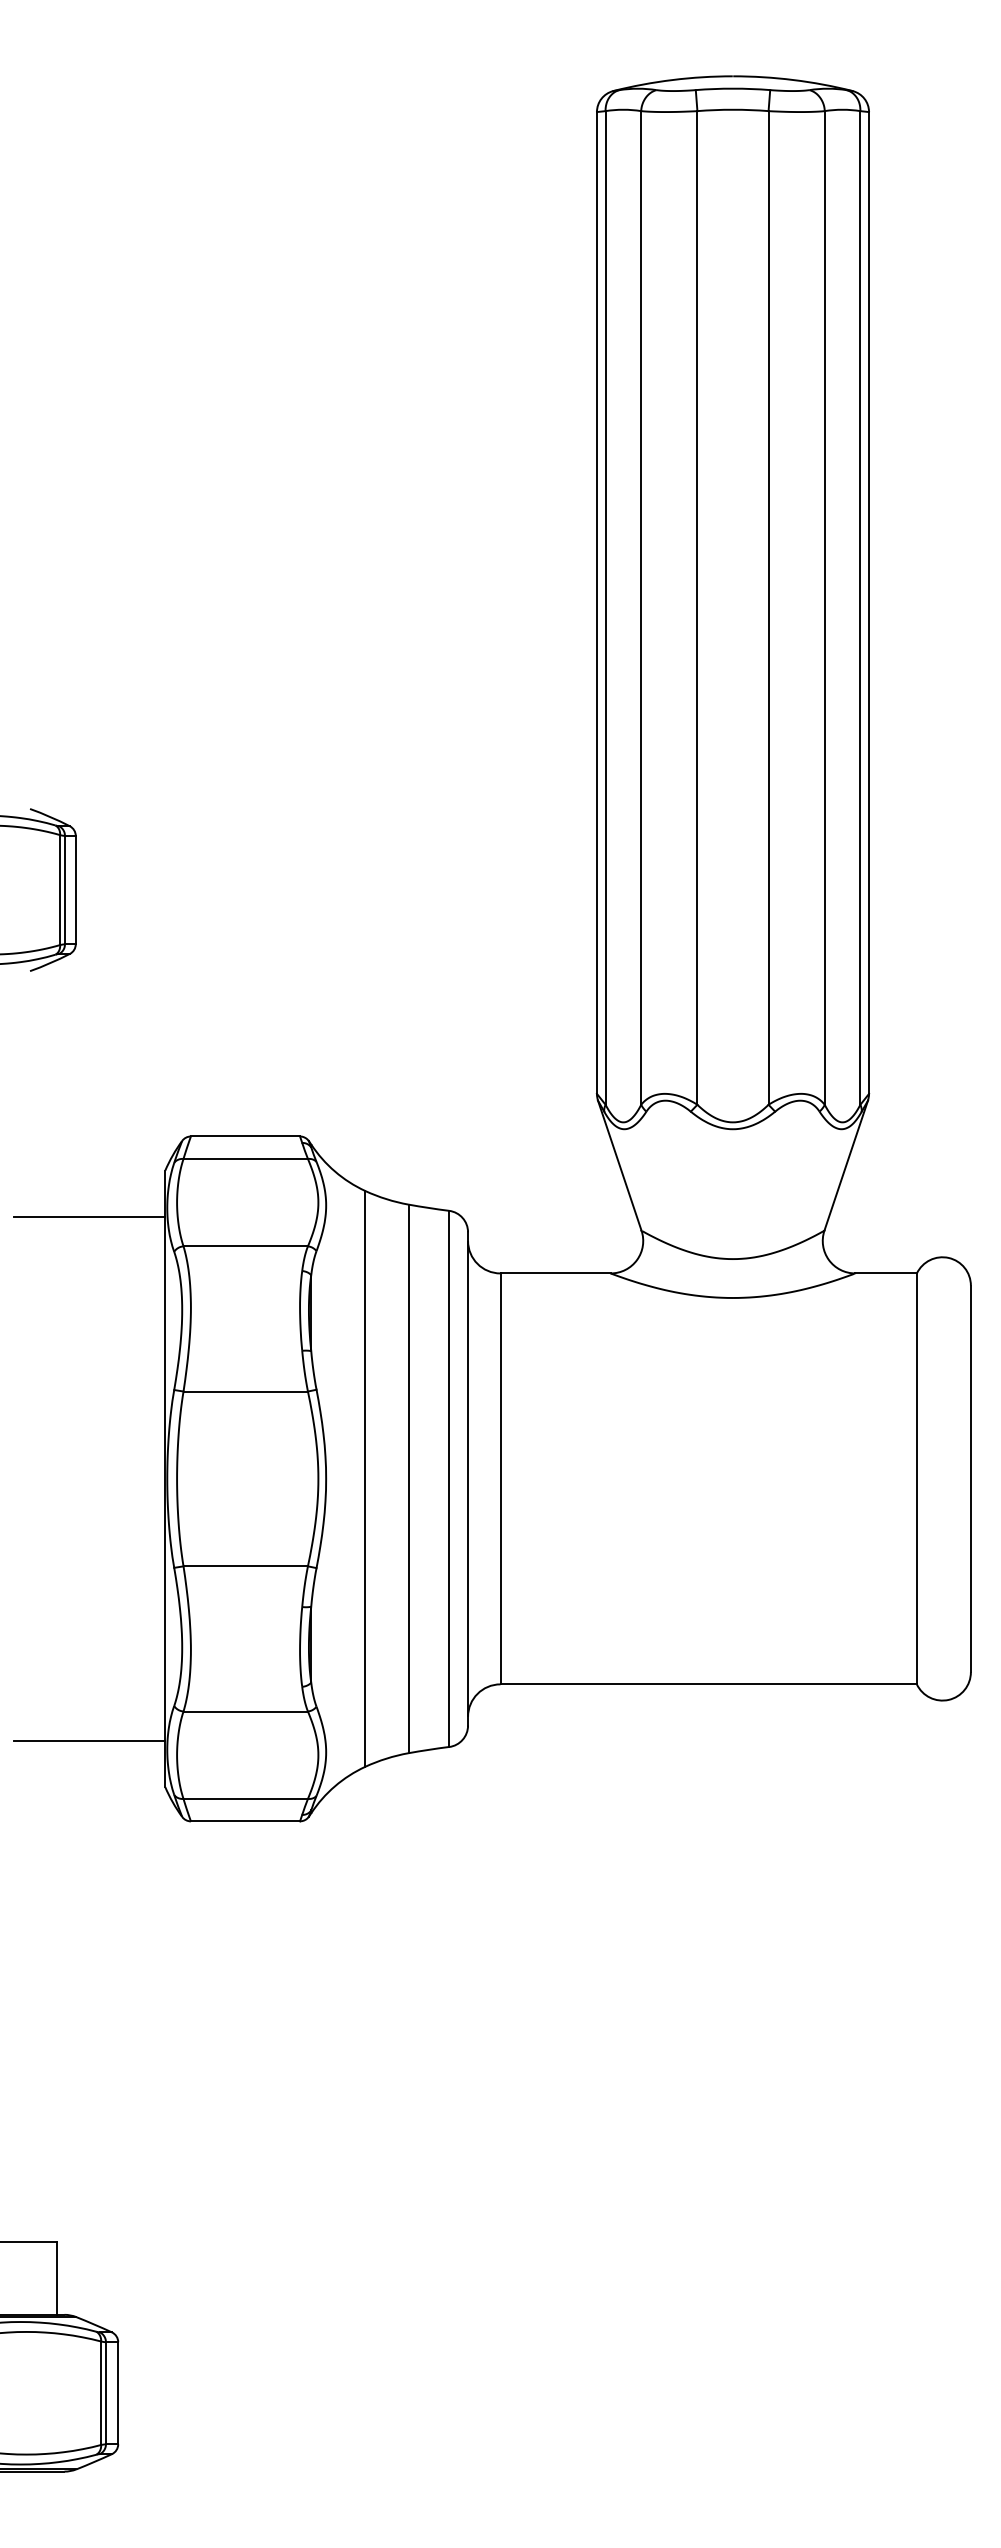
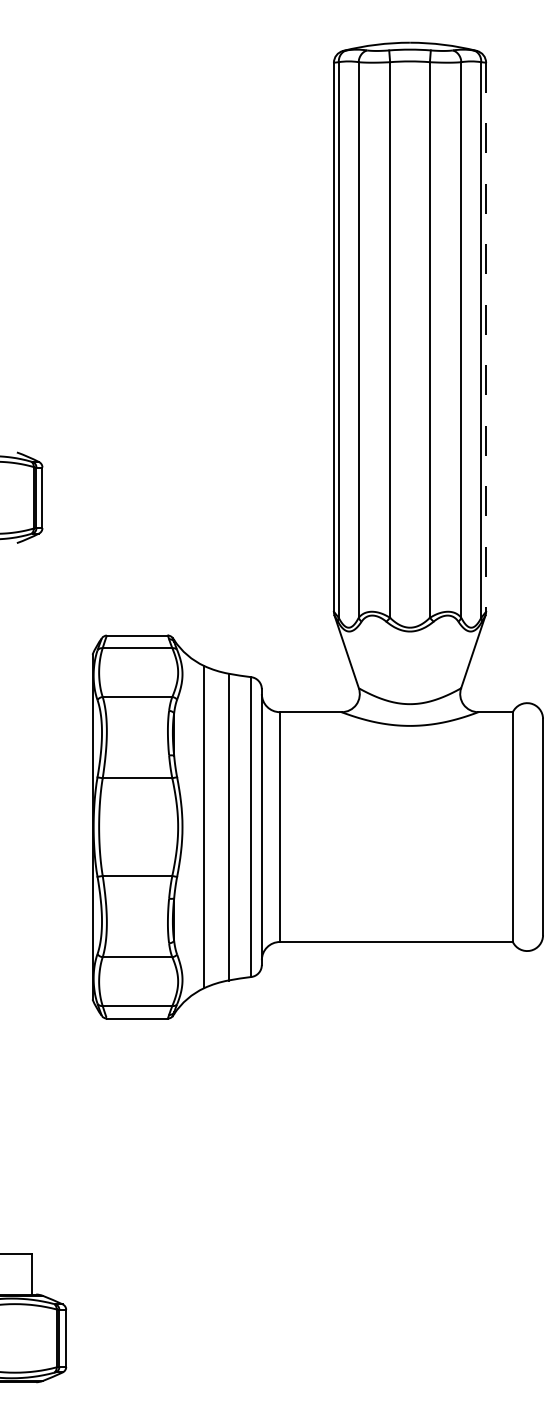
line: (869, 603) -> (486, 337), solid -> dashed
line: (90, 1216) -> (50, 680), removed
line: (90, 1740) -> (50, 973), removed

